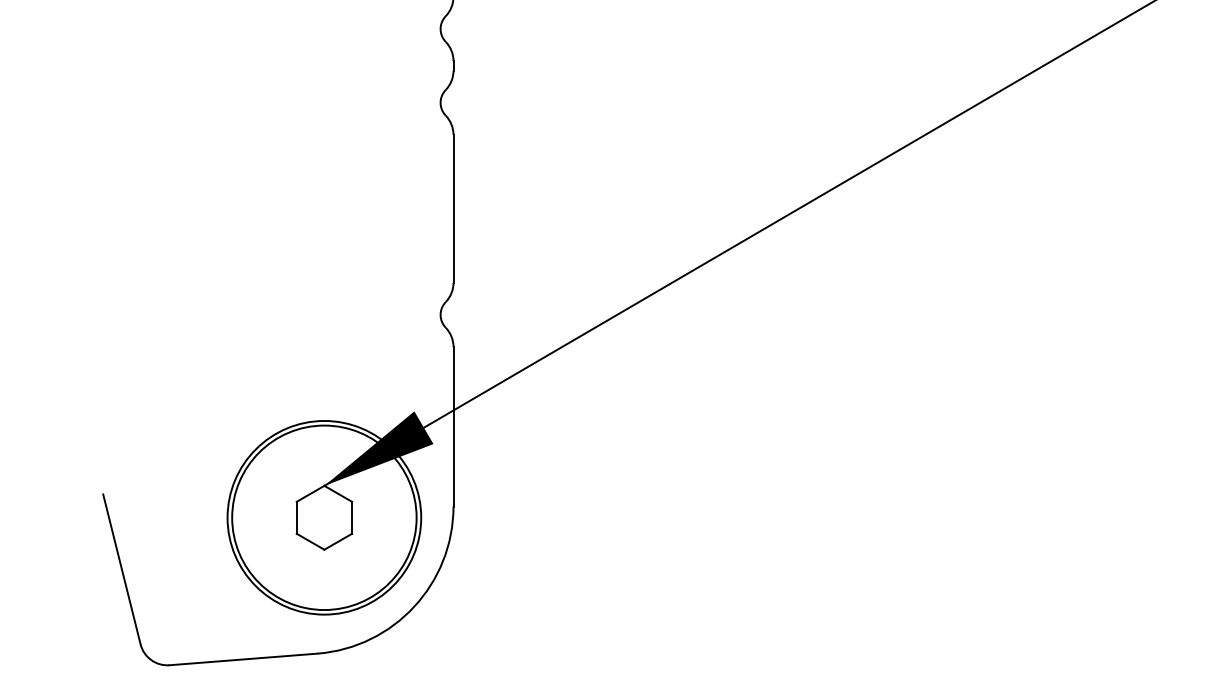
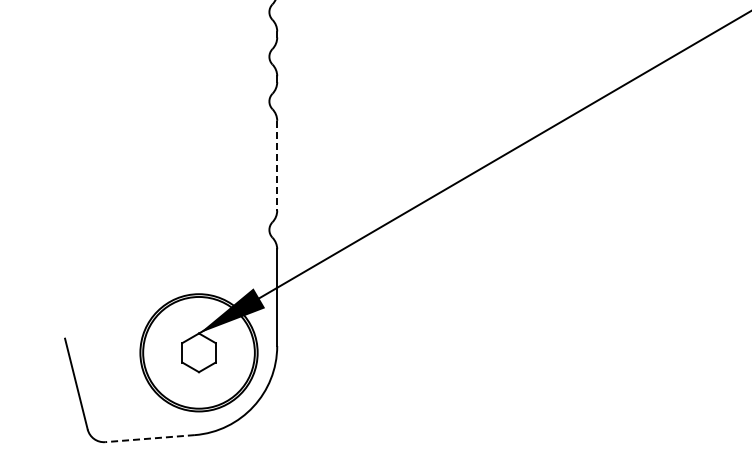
line: (453, 208) -> (277, 165), solid -> dashed
line: (244, 659) -> (150, 438), solid -> dashed

